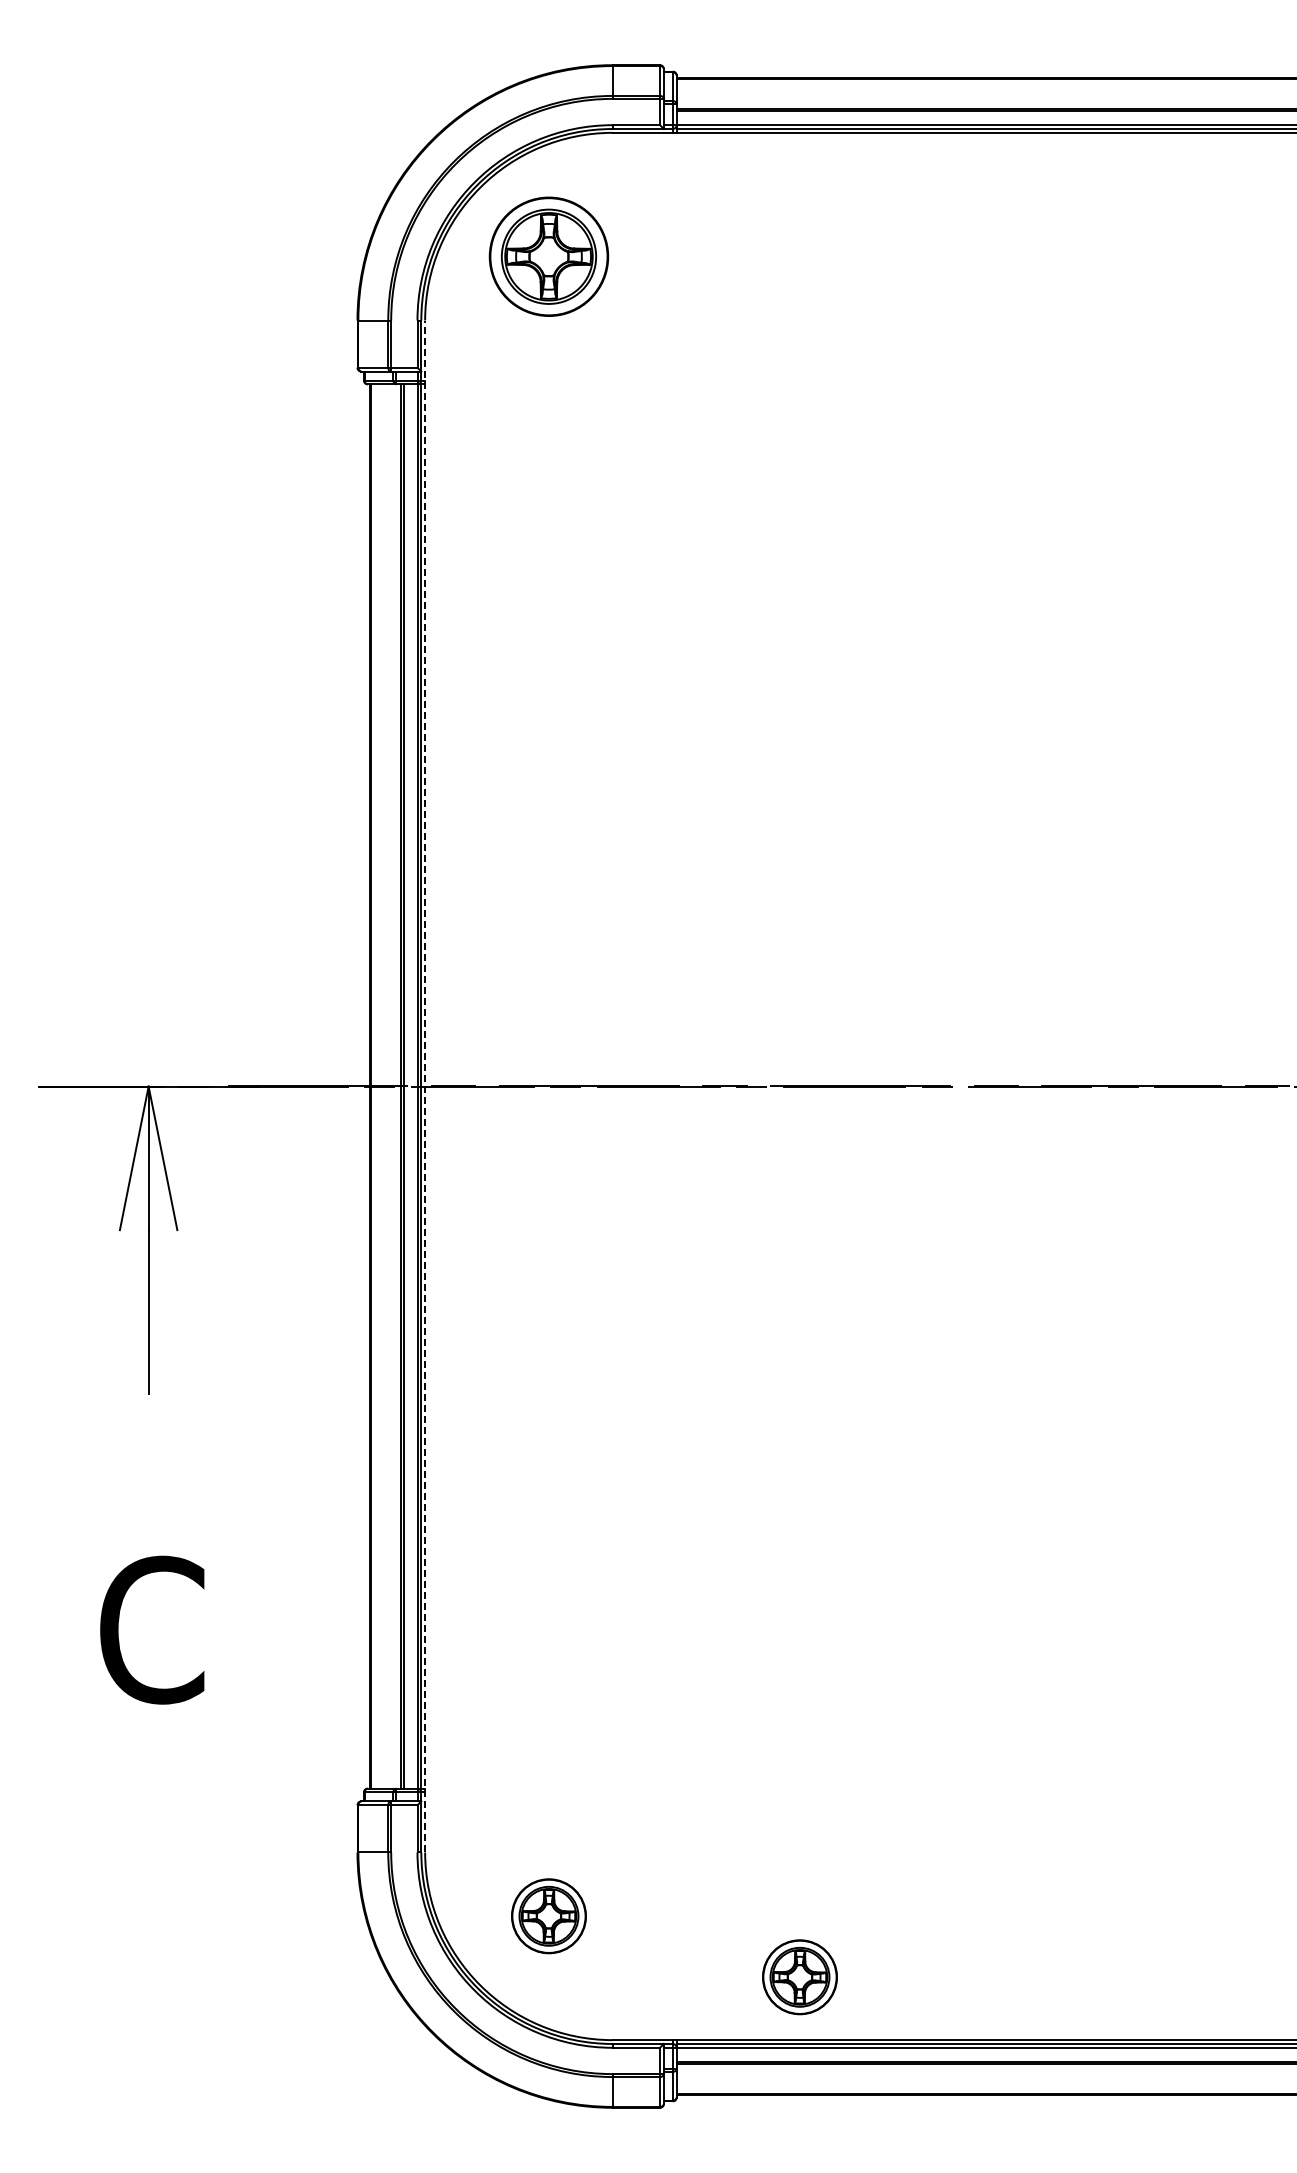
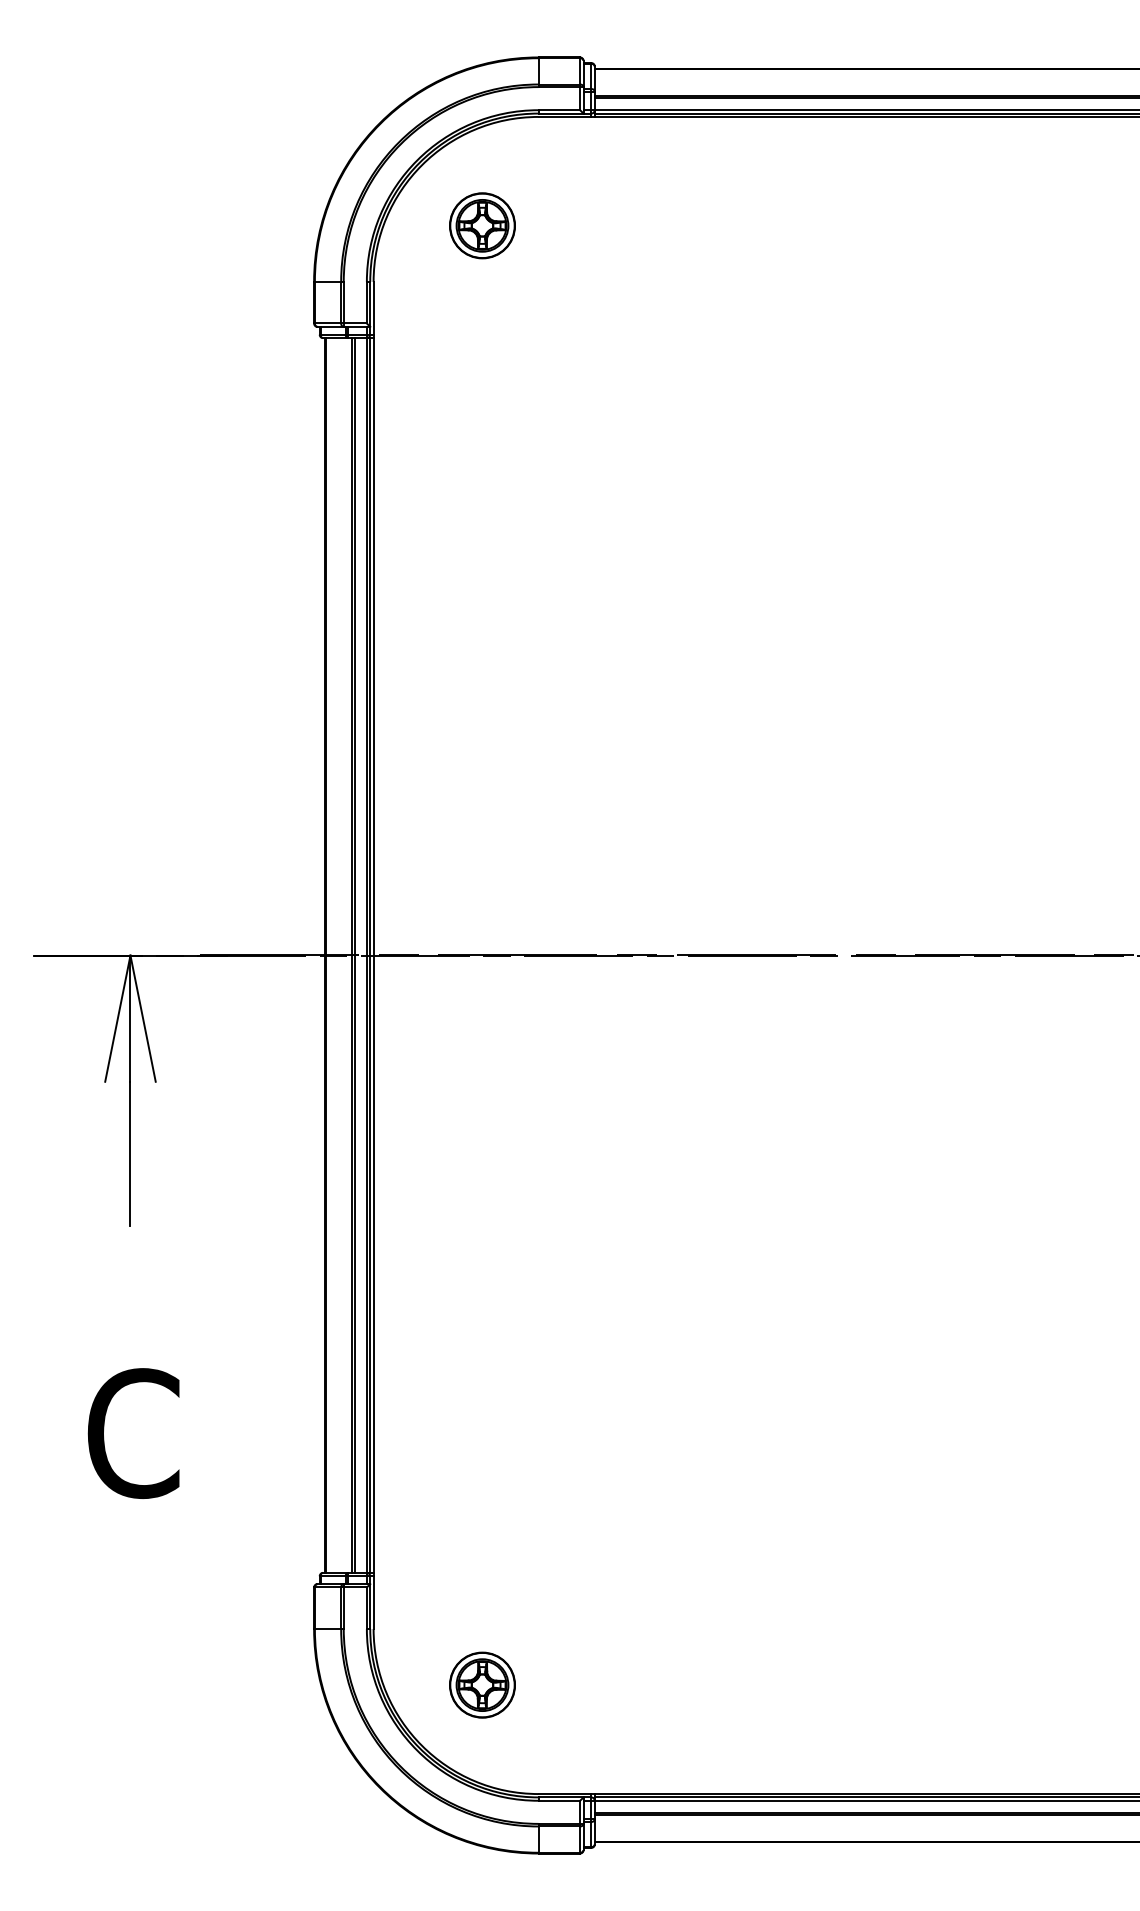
part: (548, 256) -> (482, 225), size x0.62
line: (425, 1086) -> (373, 955), dashed -> solid
part: (799, 1977) -> (702, 1738), removed

